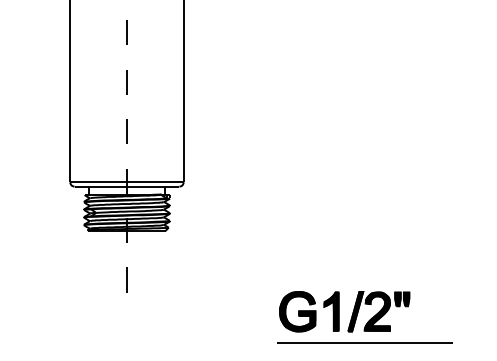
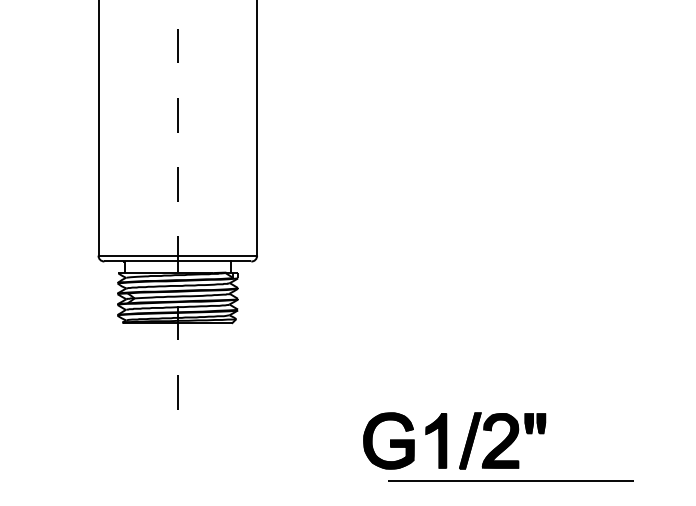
part: (344, 311) -> (454, 440), moved

